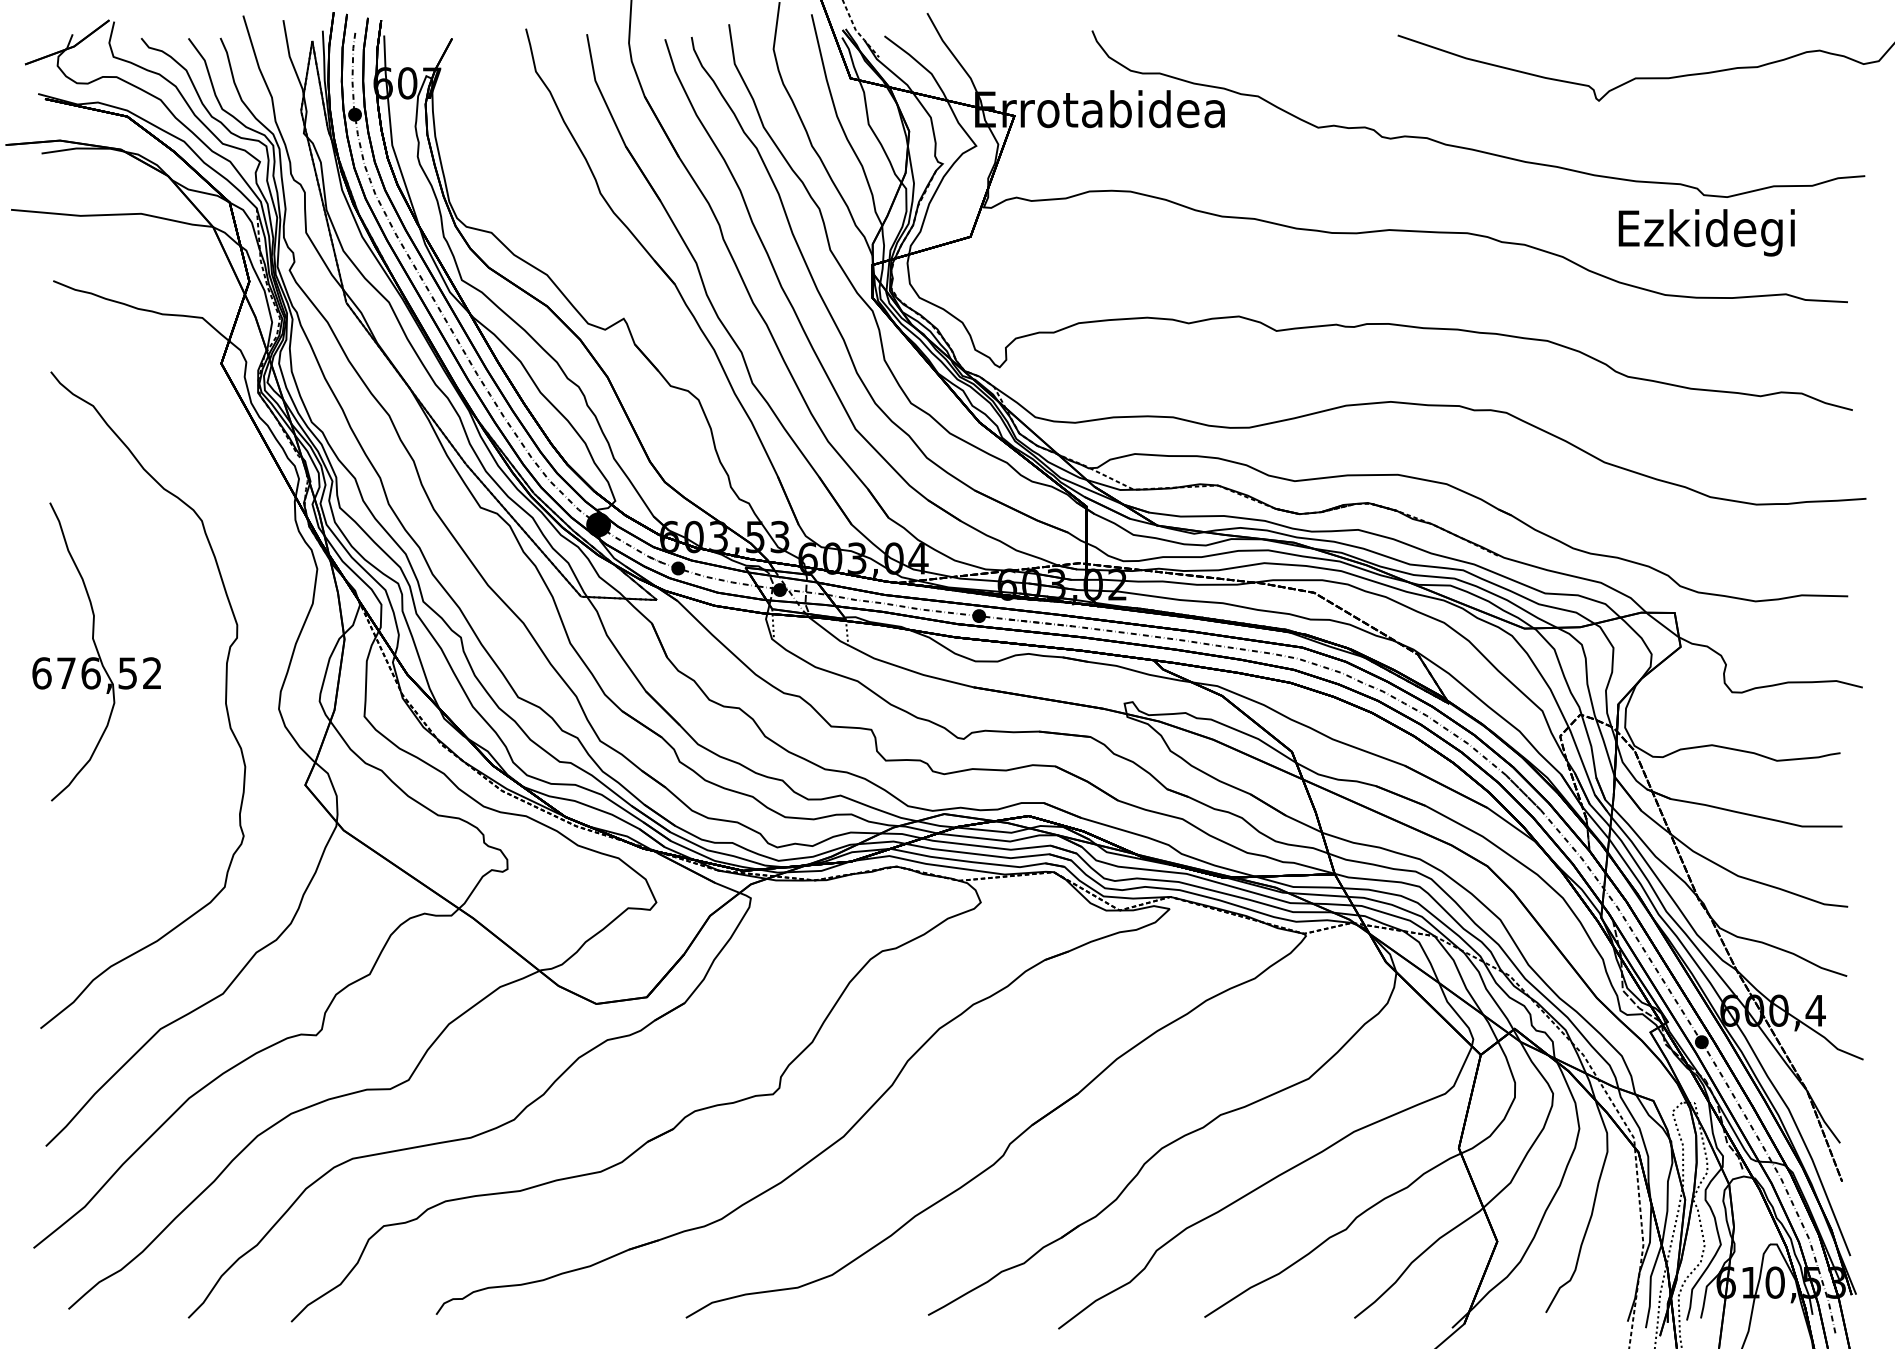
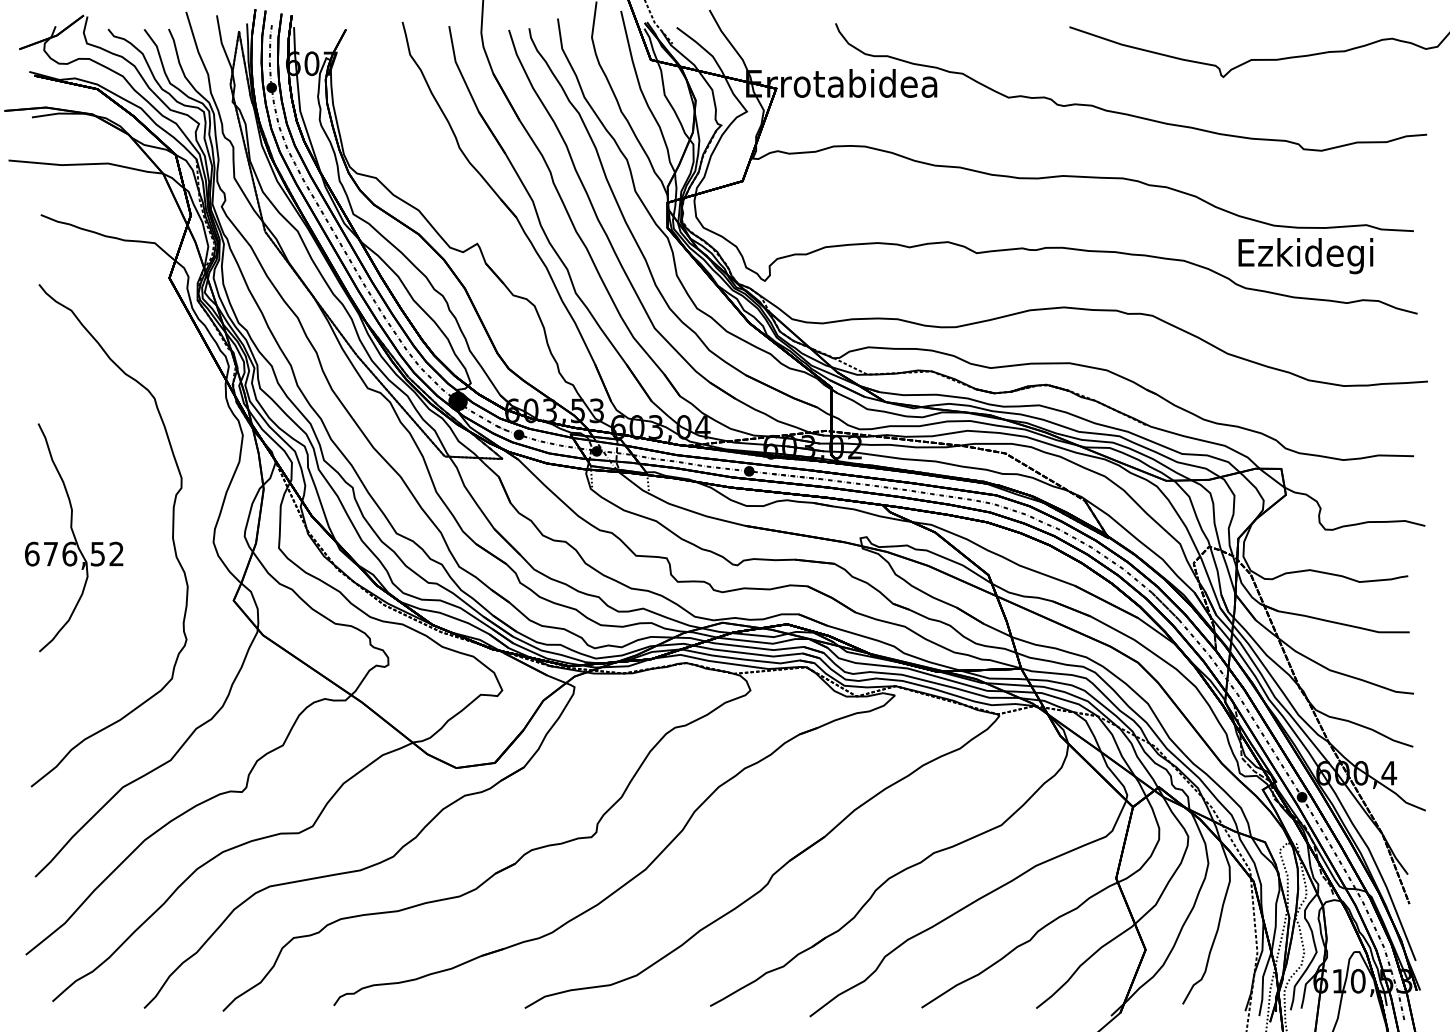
text: (1706, 233) -> (1305, 256), moved
part: (97, 651) -> (74, 537), moved

